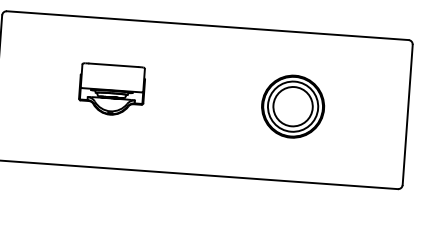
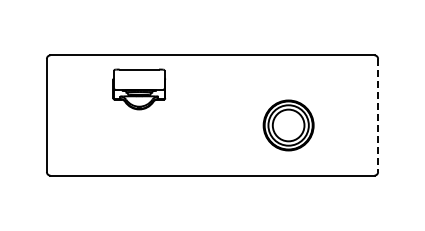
part: (110, 89) -> (138, 89), moved
part: (292, 106) -> (288, 125), moved
line: (408, 114) -> (378, 115), solid -> dashed

